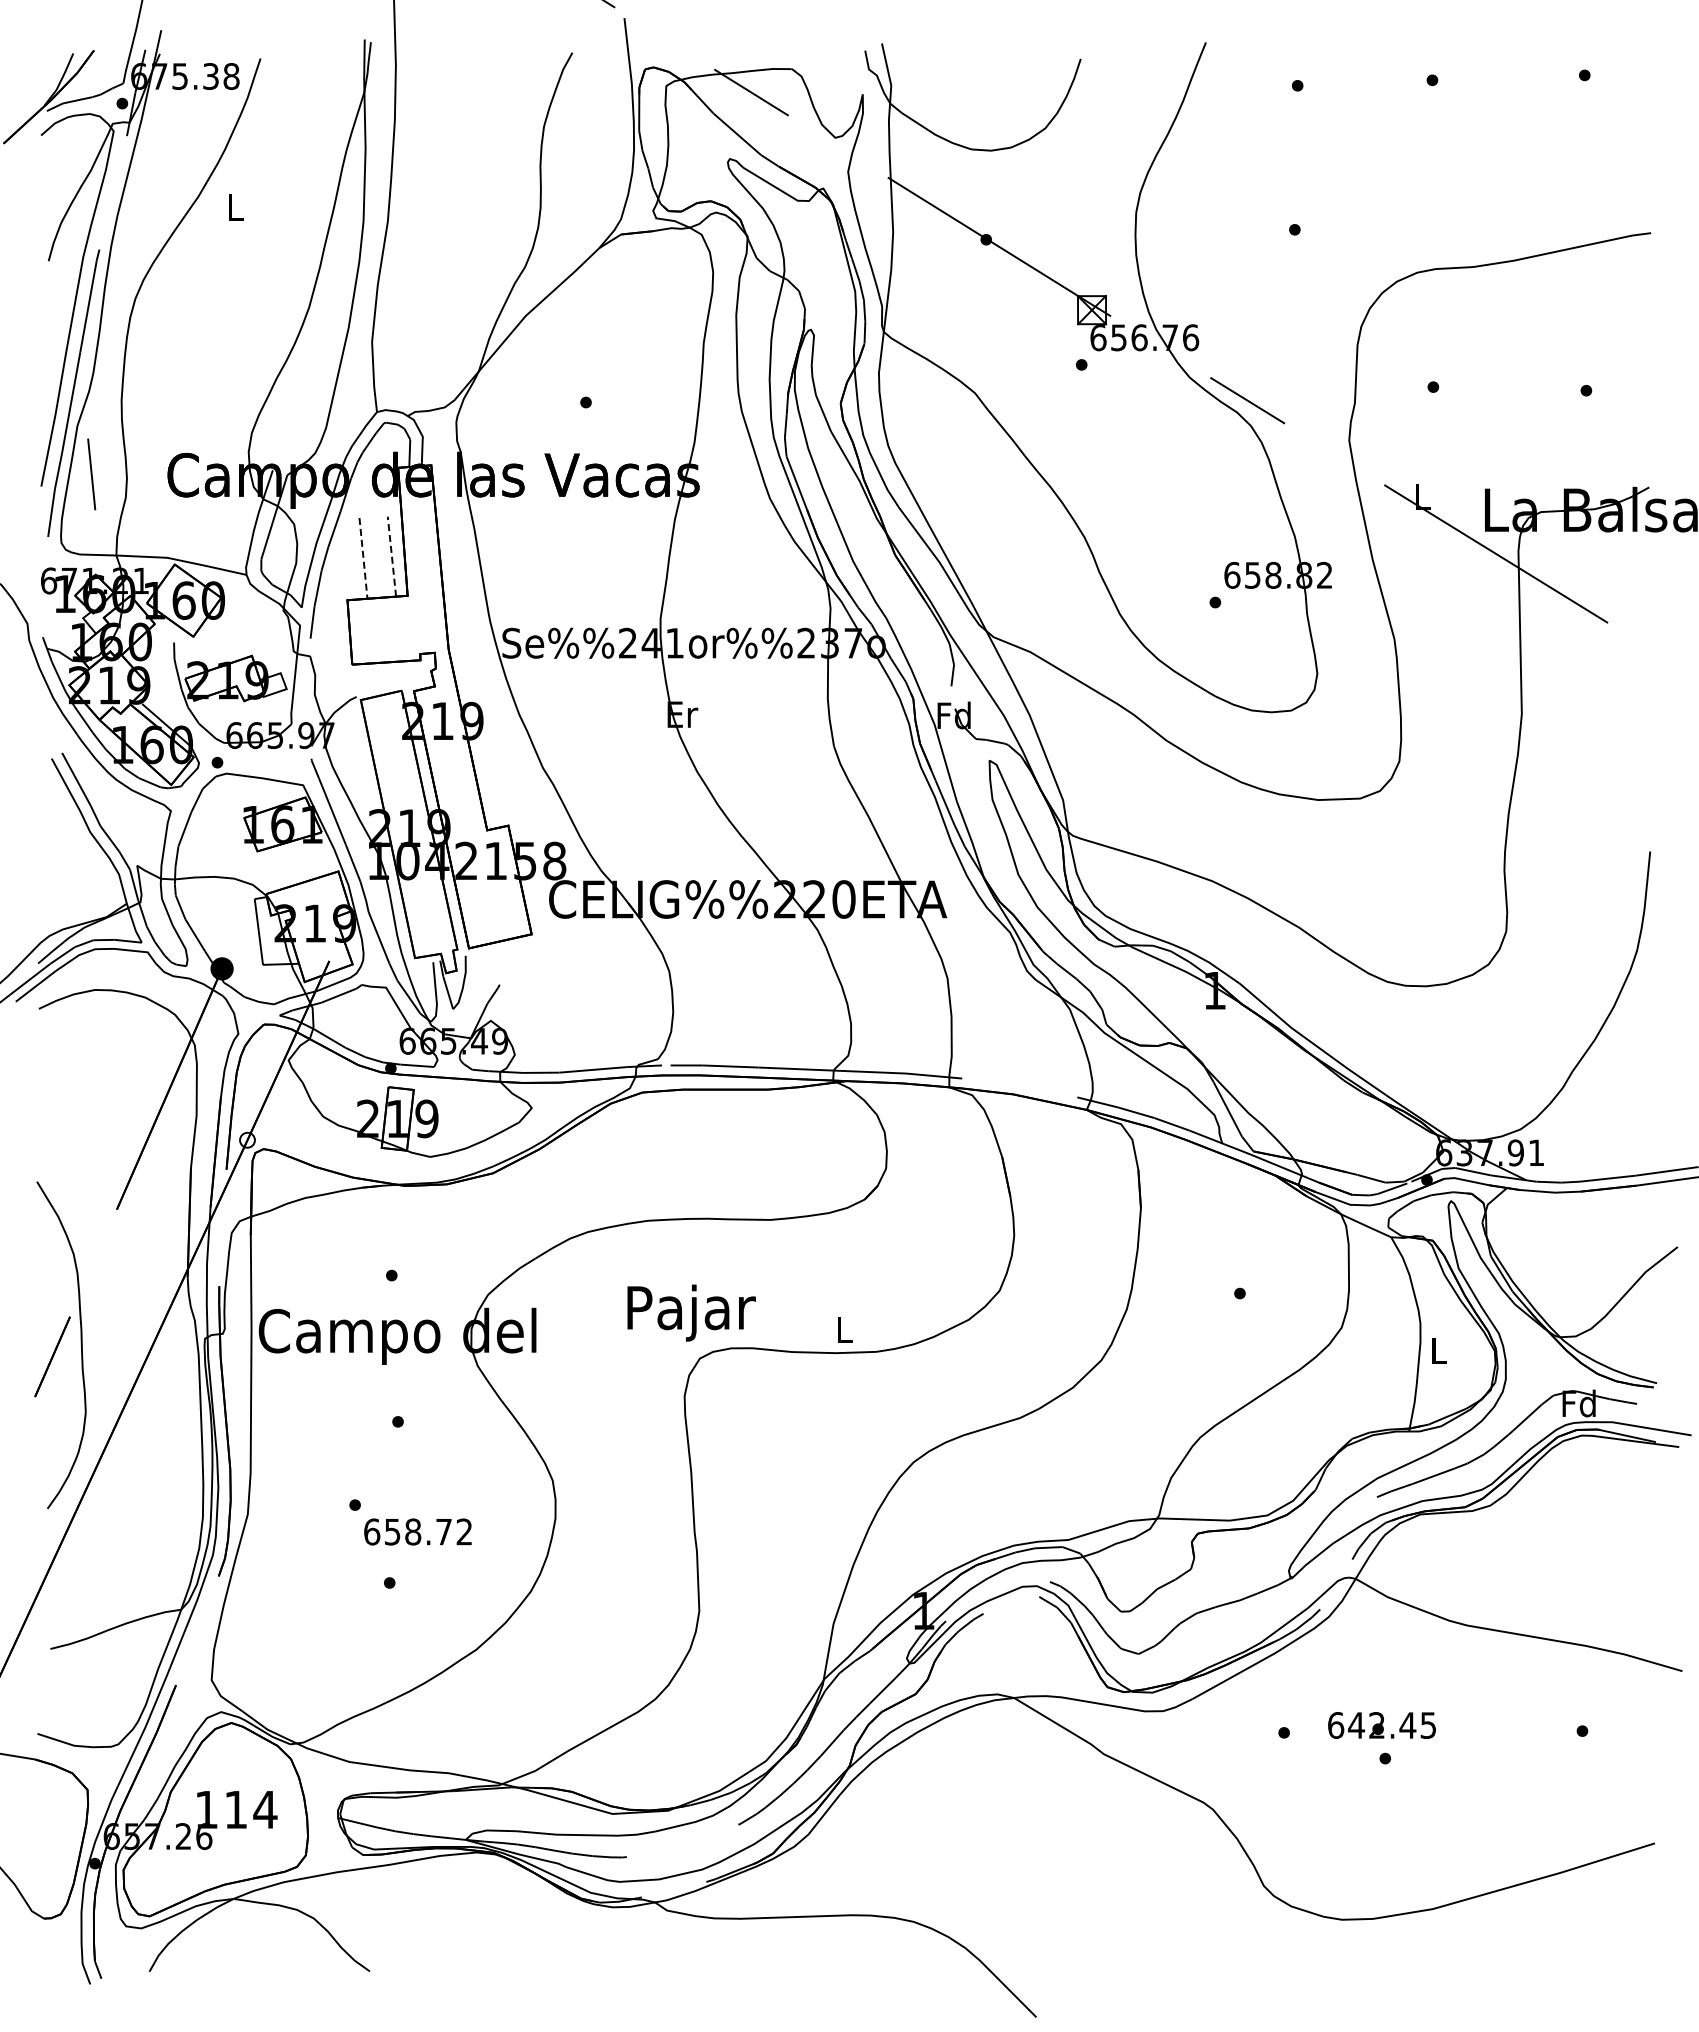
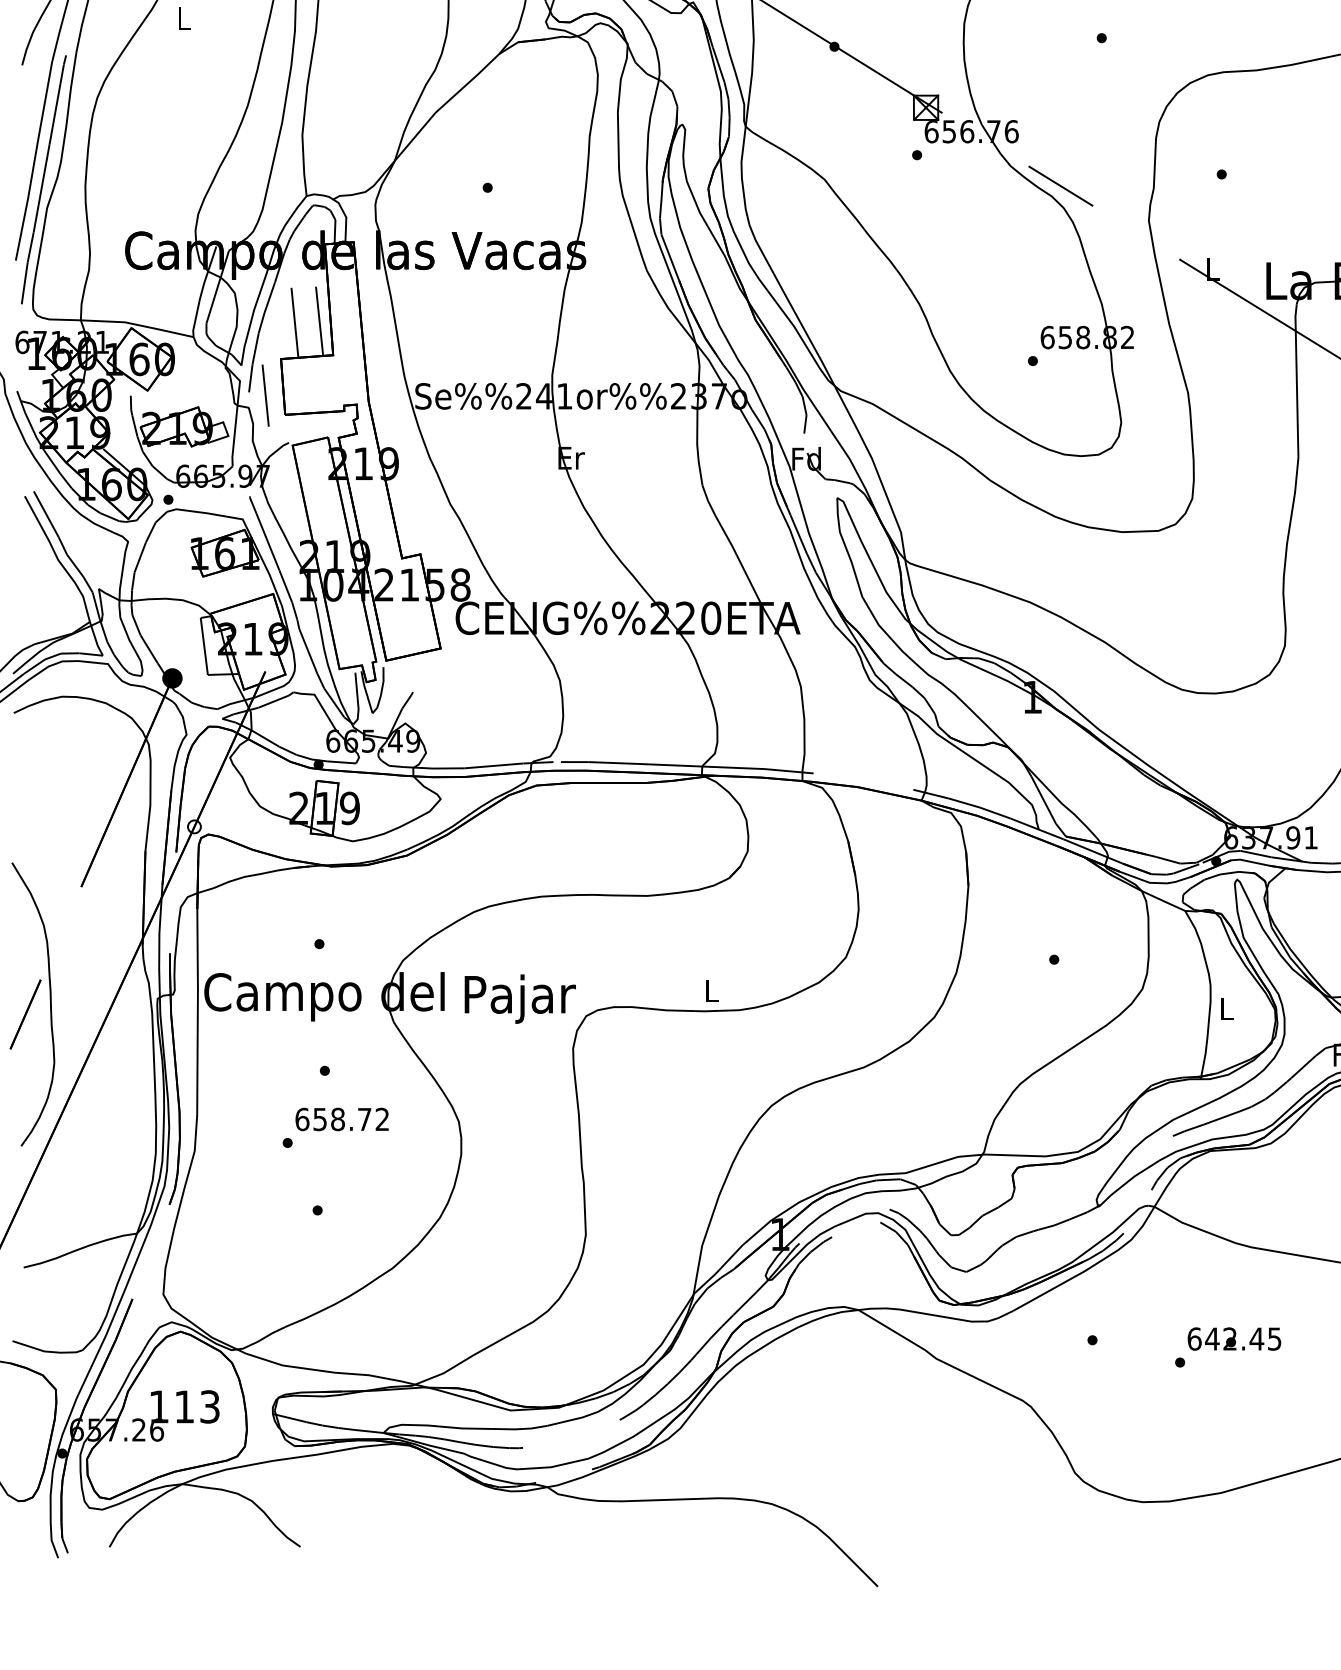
line: (91, 474) -> (265, 395), moved
line: (391, 556) -> (319, 321), dashed -> solid
line: (363, 558) -> (294, 322), dashed -> solid
text: (691, 1312) -> (520, 998), moved
text: (417, 1531) -> (341, 1119), moved
text: (1381, 1725) -> (1234, 1339), moved
text: (265, 1809) -> (210, 1406), 114 -> 113

